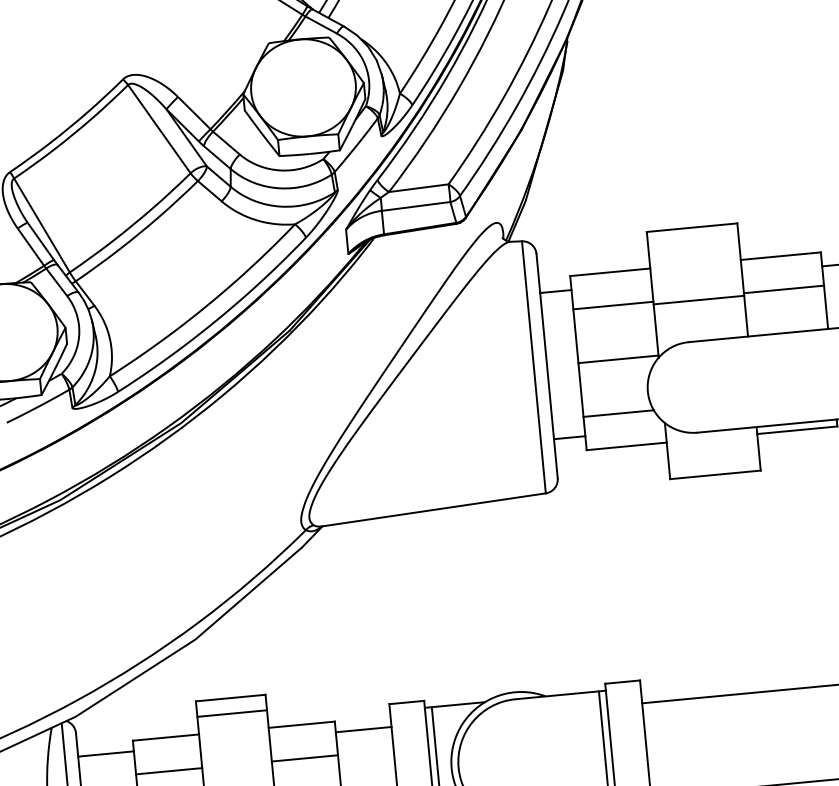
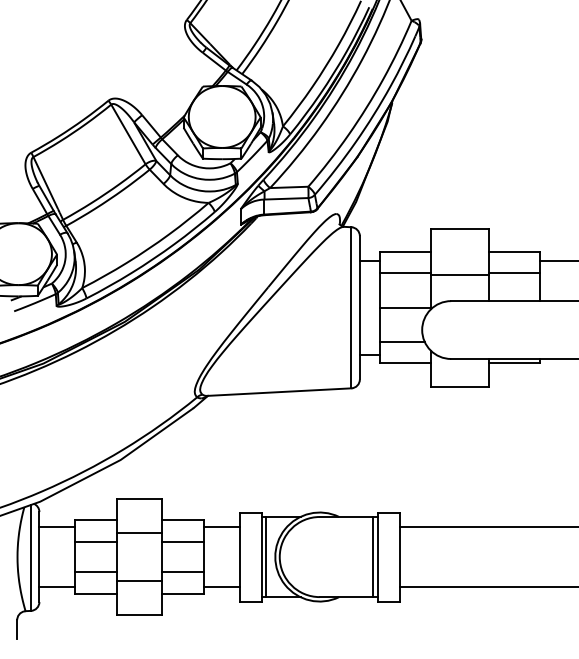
line: (232, 714) -> (139, 533), moved

